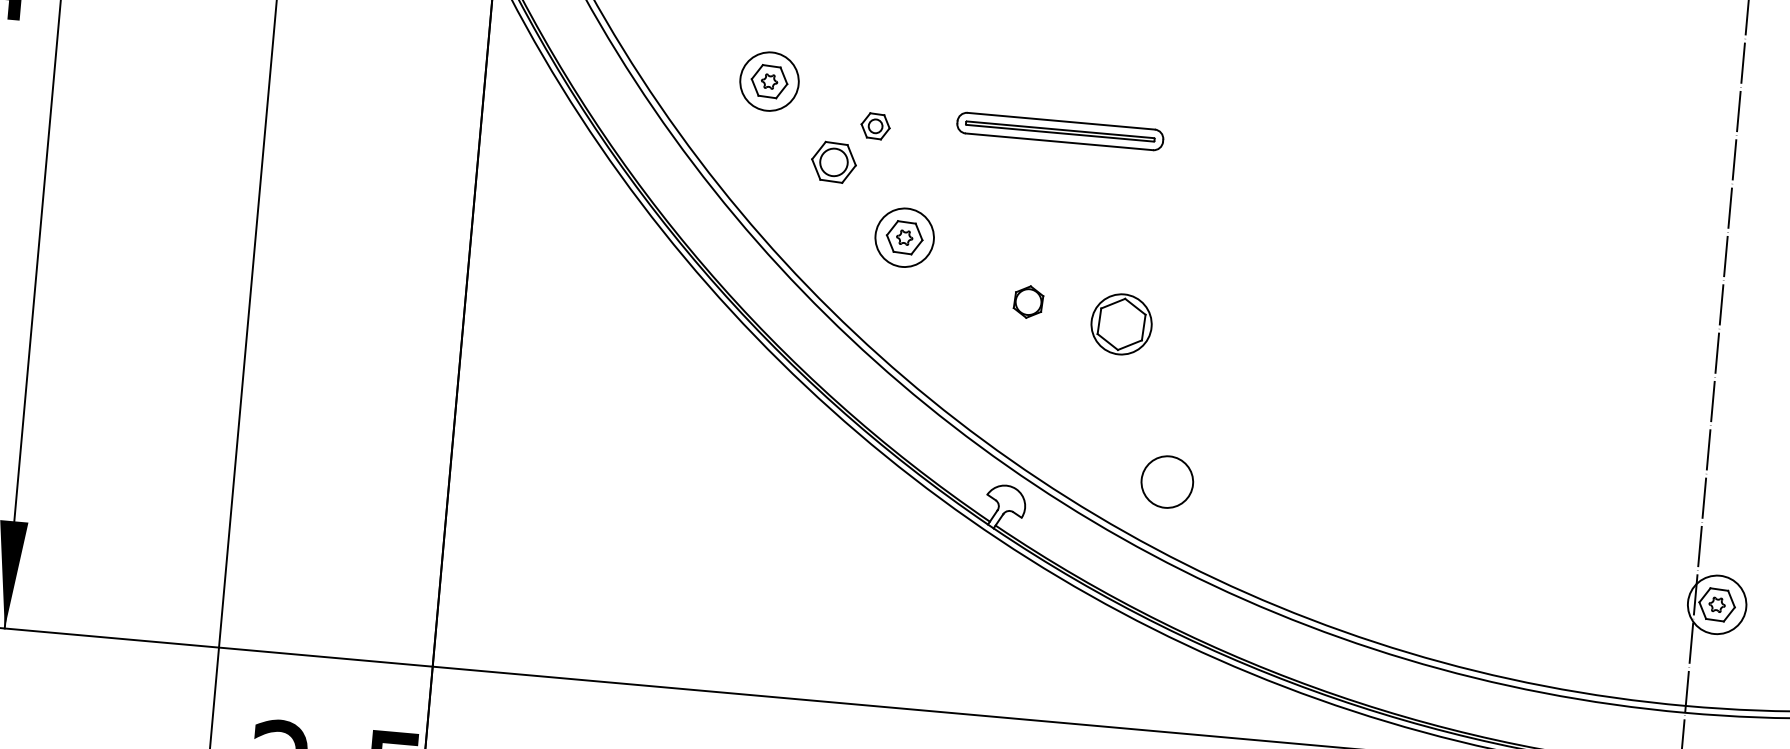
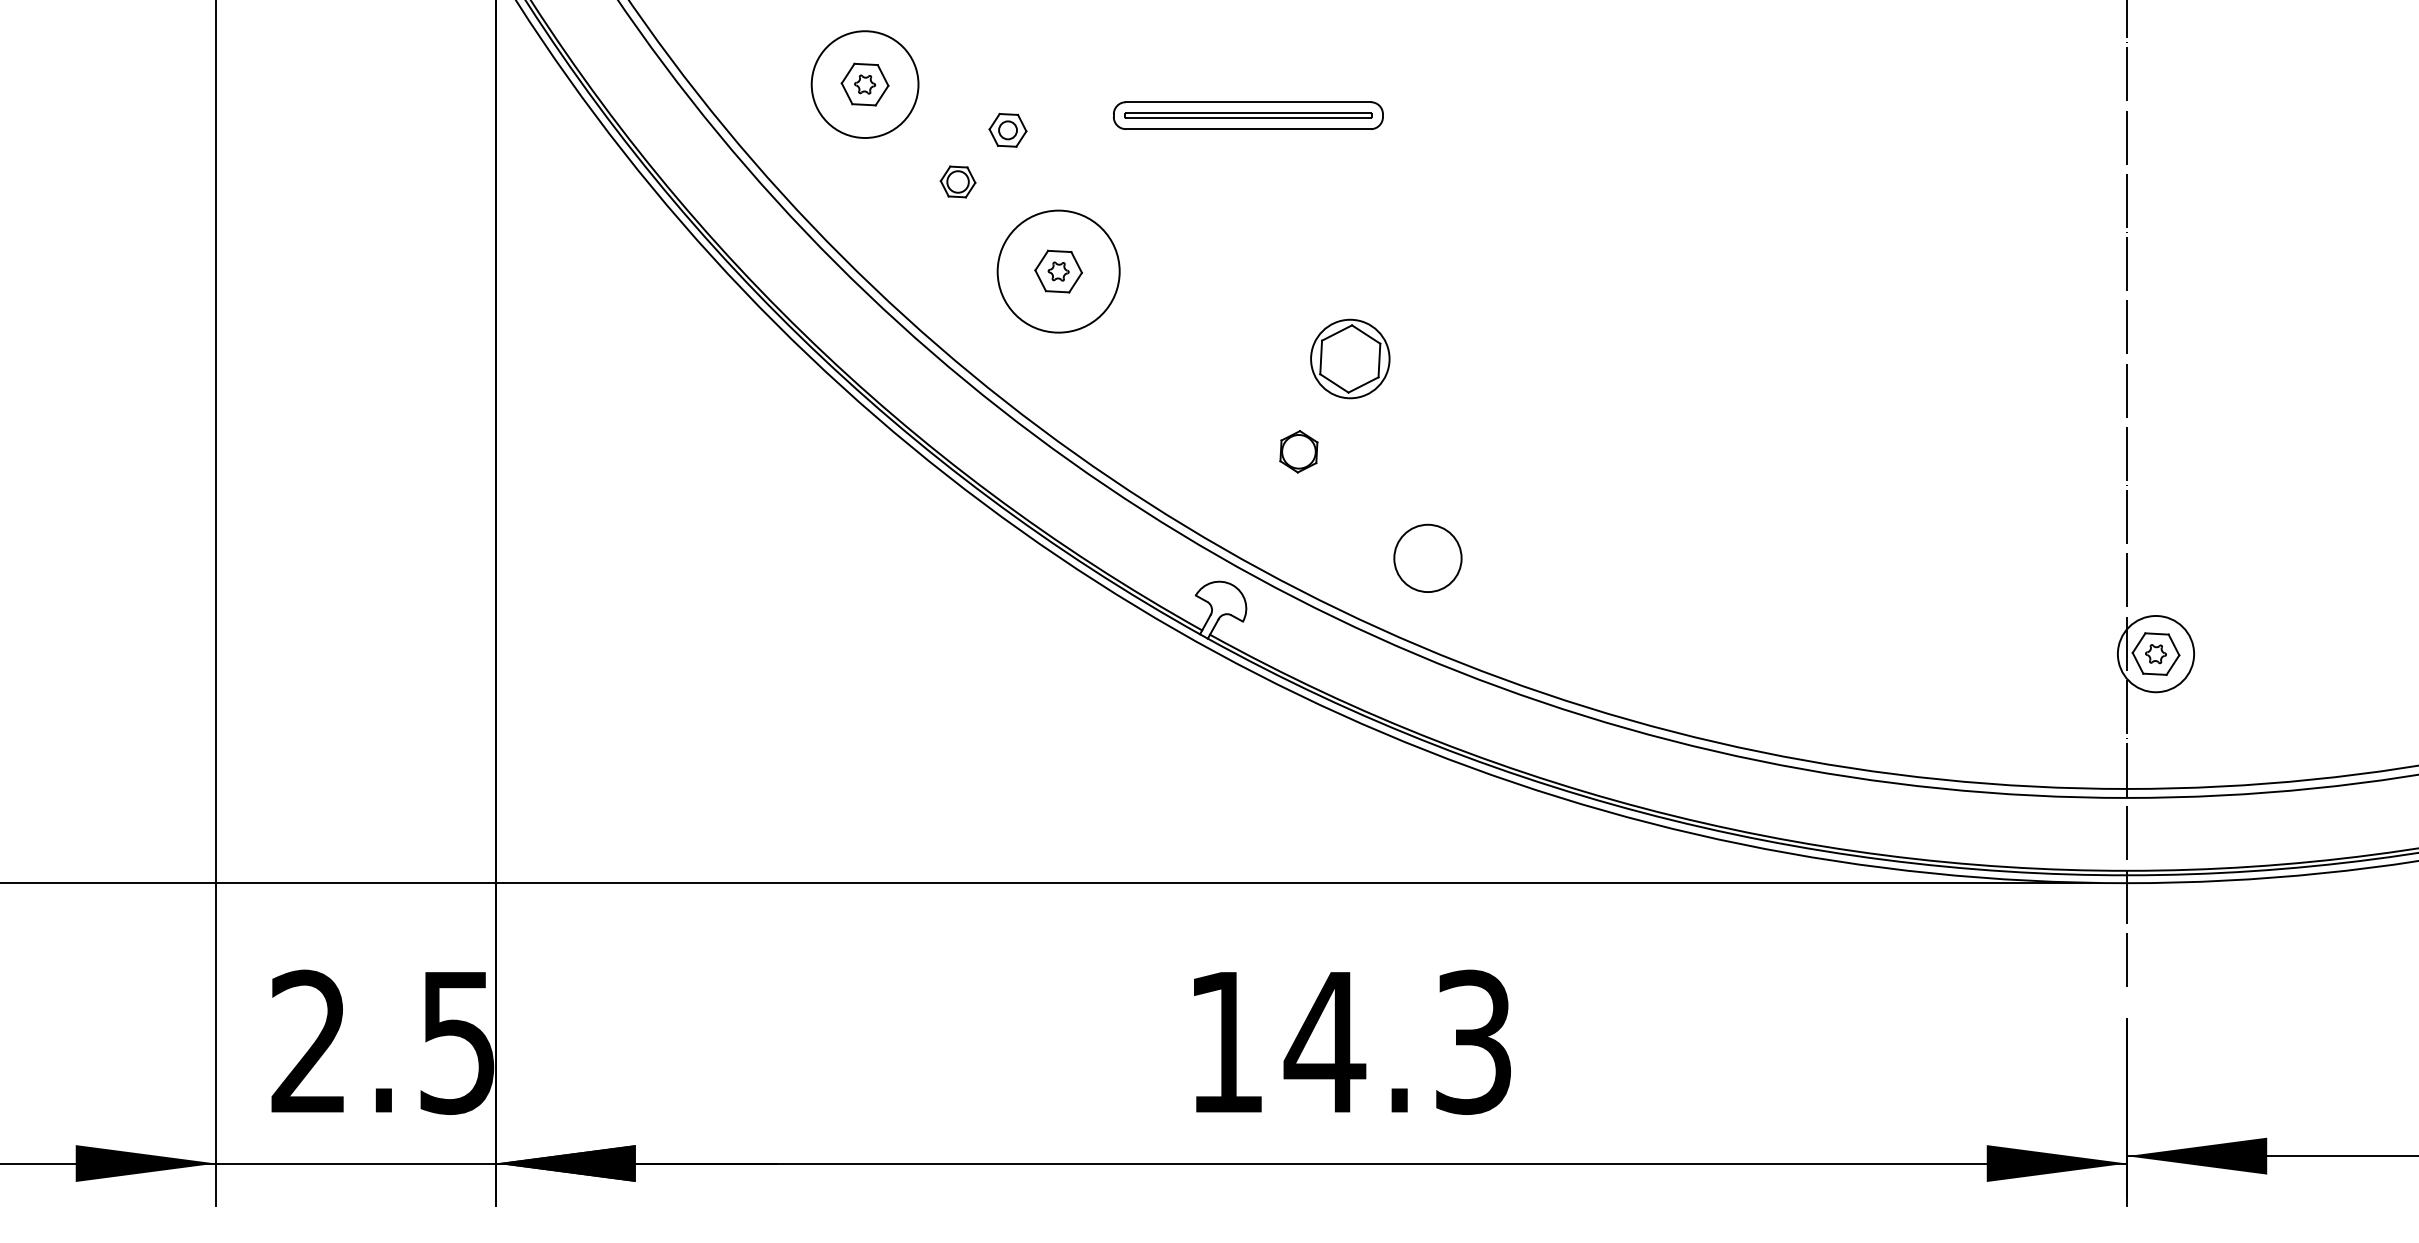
circle: (769, 81) -> (864, 84), size x1.4
part: (833, 161) -> (957, 181), size x0.6
circle: (904, 237) -> (1058, 271), size x1.6
part: (1028, 301) -> (1298, 451), moved

